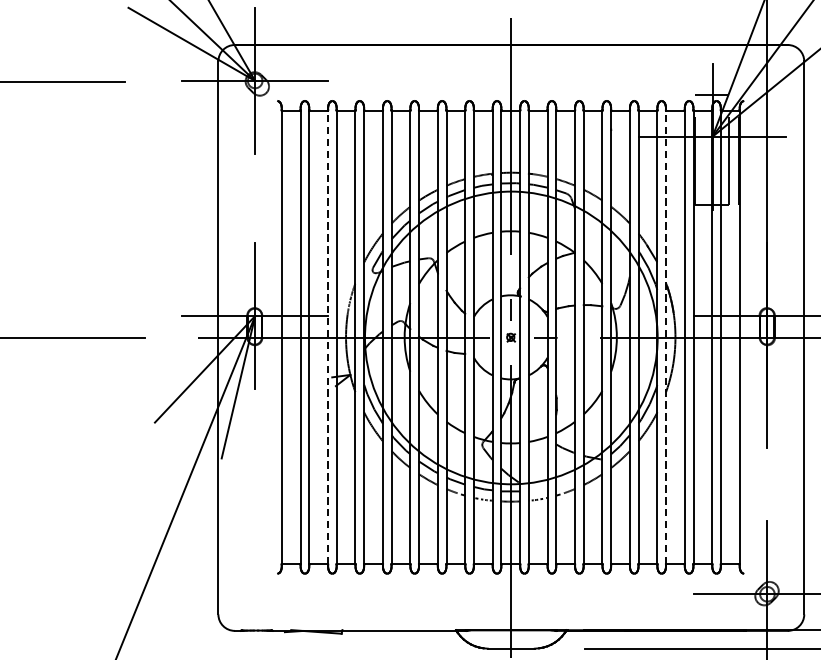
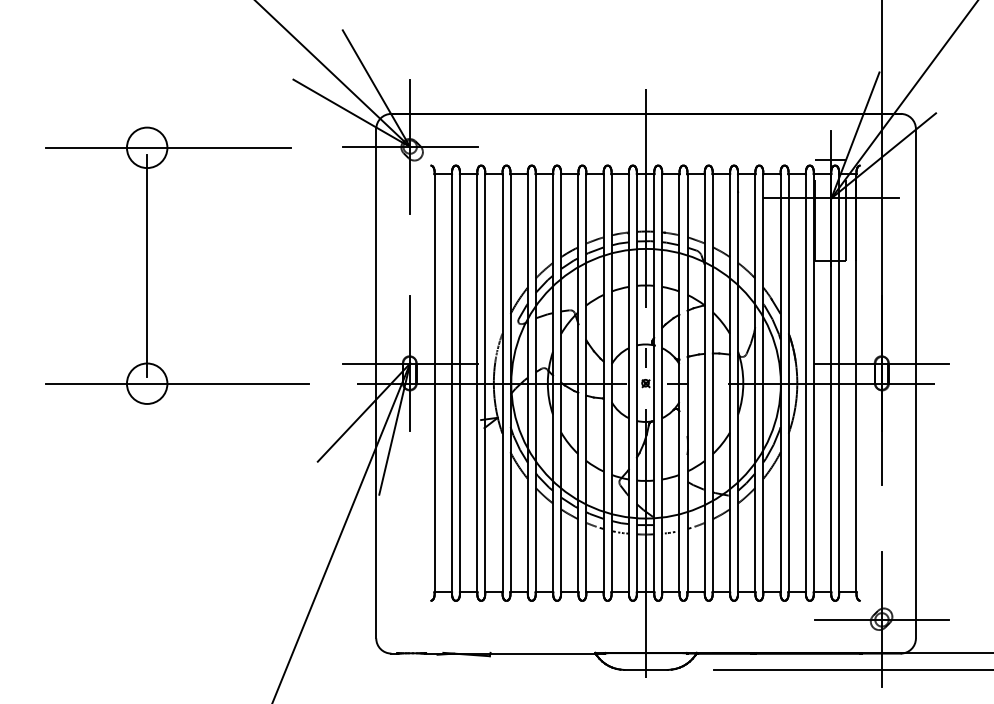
line: (328, 337) -> (477, 383), dashed -> solid
line: (665, 337) -> (788, 383), dashed -> solid

